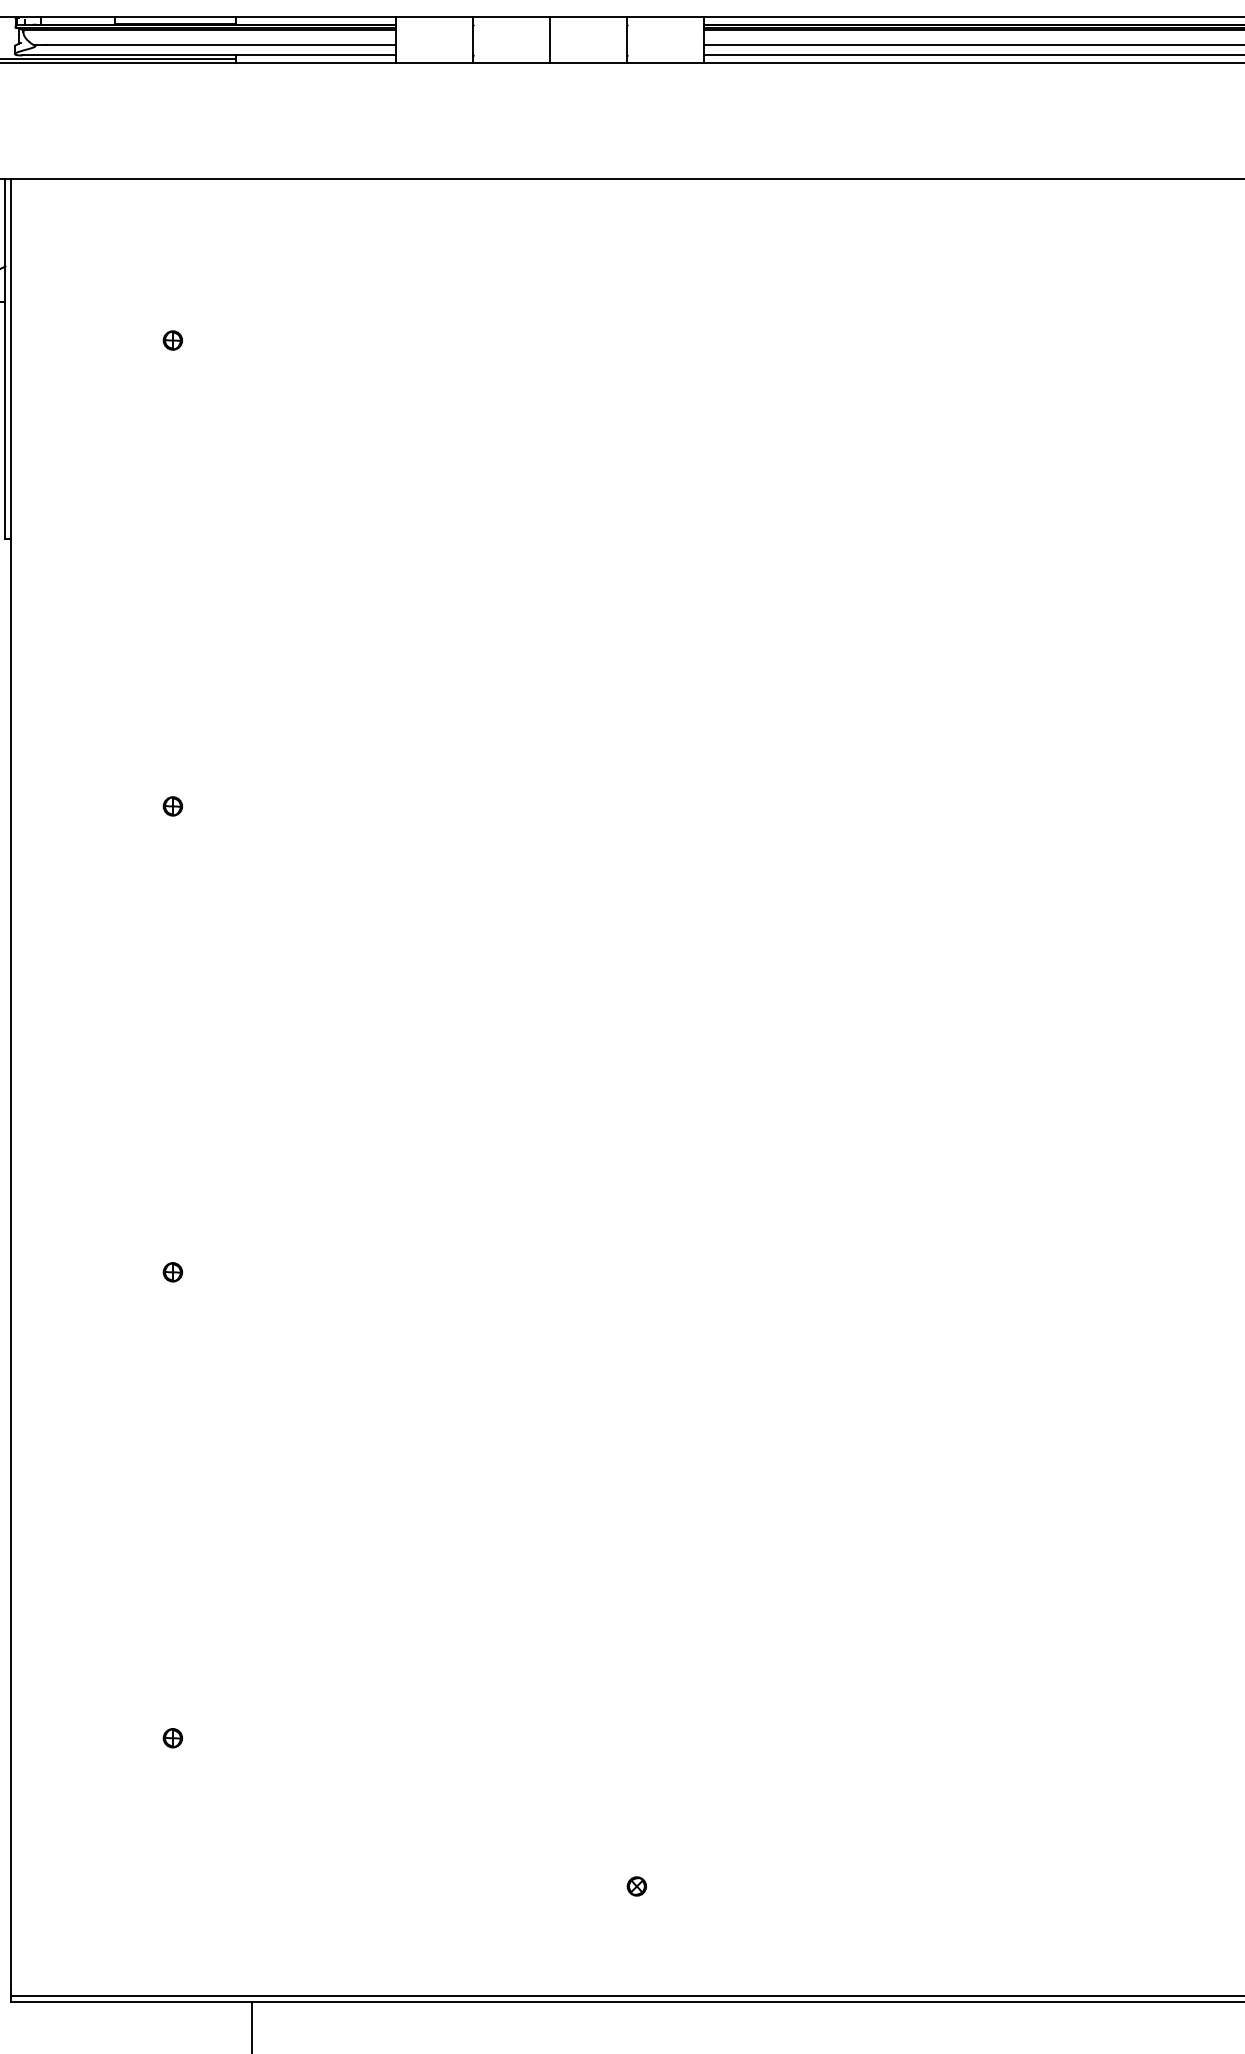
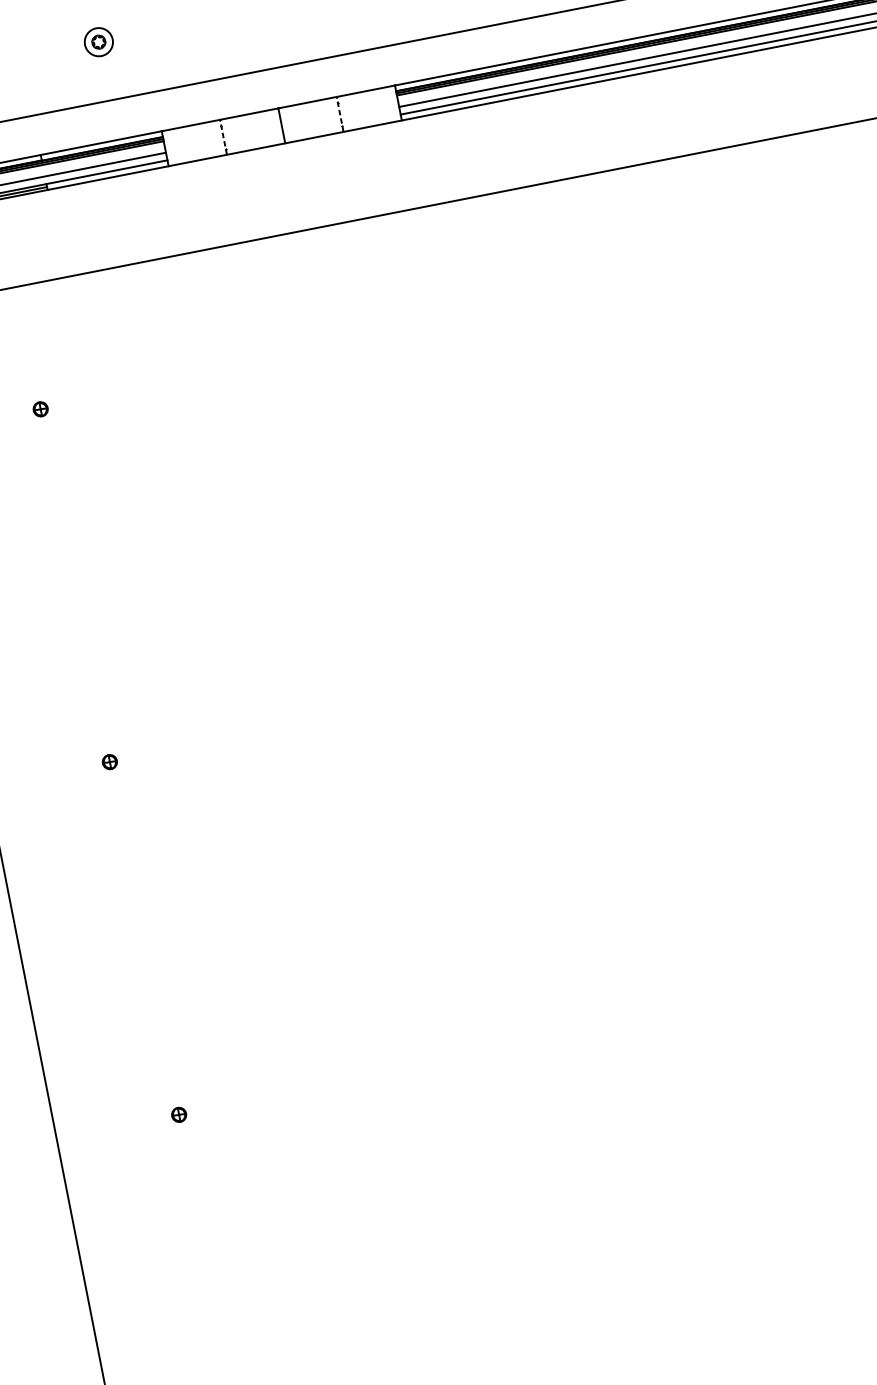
line: (473, 39) -> (223, 136), solid -> dashed
line: (627, 39) -> (340, 113), solid -> dashed

